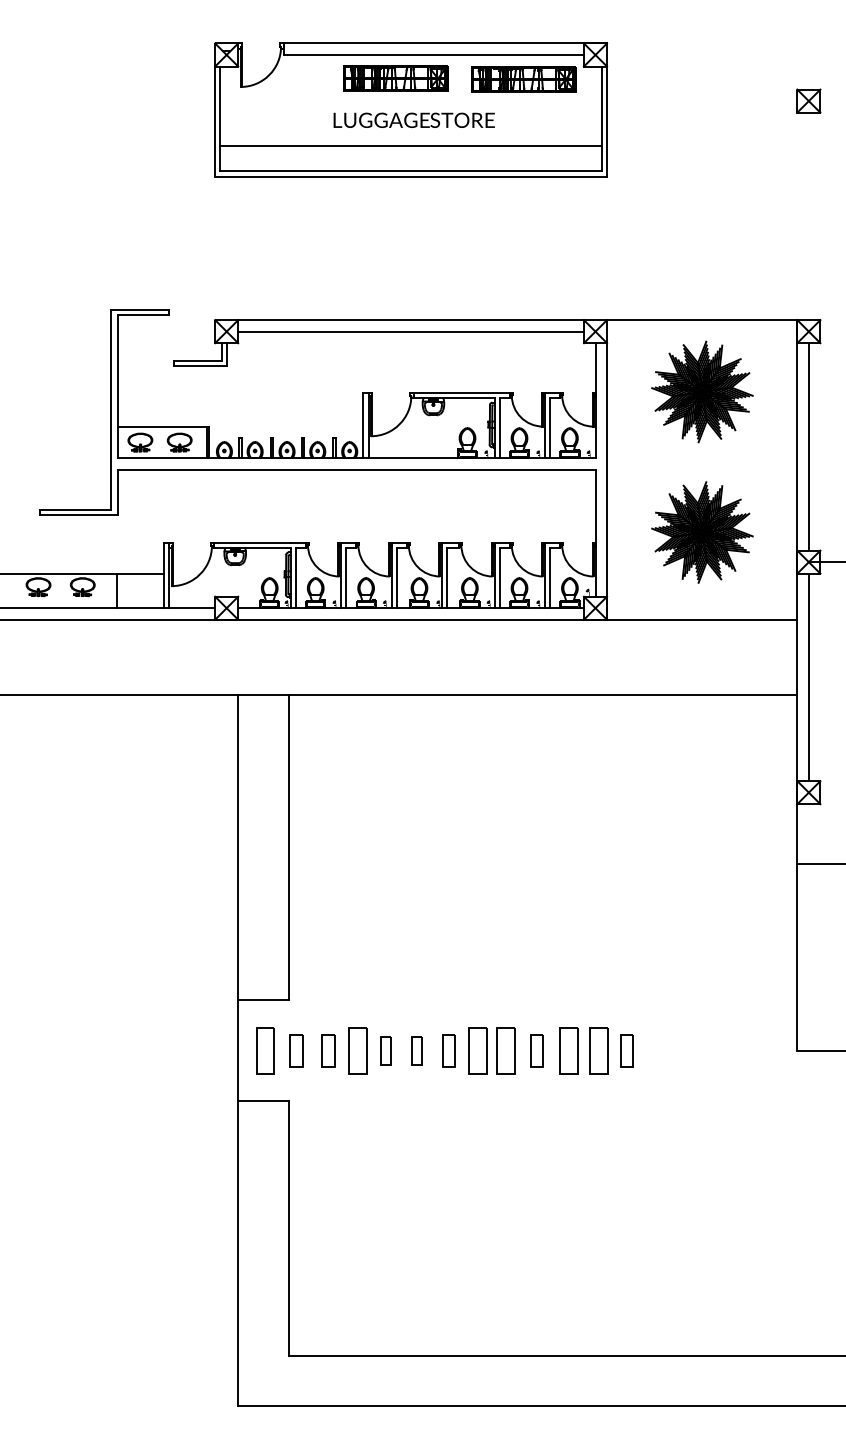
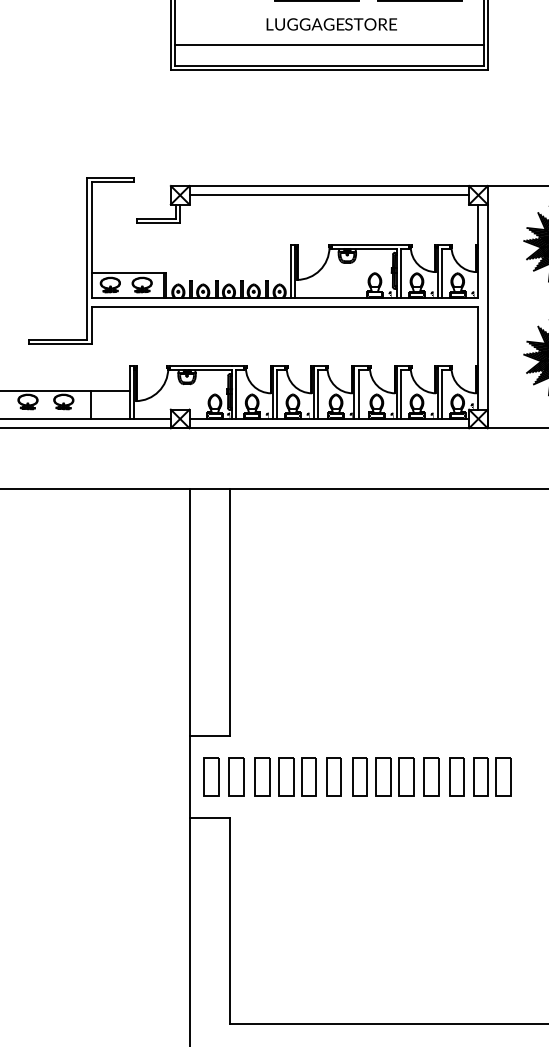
part: (296, 1050) -> (236, 776), size x1.43
part: (327, 1050) -> (261, 776), size x1.43
part: (385, 1050) -> (308, 776), size x1.67
part: (416, 1050) -> (333, 776), size x1.67
part: (448, 1050) -> (359, 776), size x1.43
part: (536, 1050) -> (430, 776), size x1.43
part: (626, 1050) -> (503, 776), size x1.43

